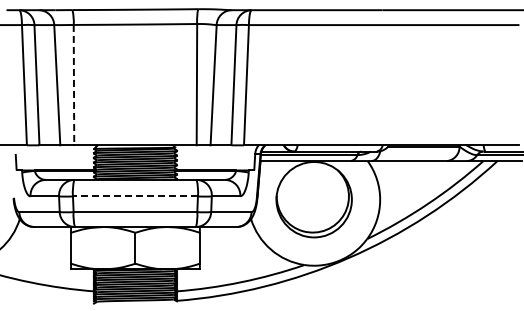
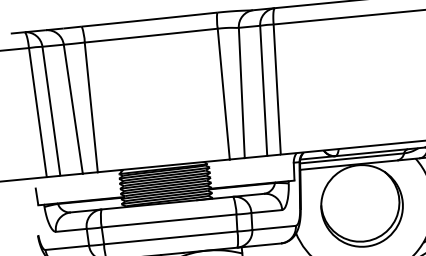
line: (73, 85) -> (90, 107), dashed -> solid
line: (134, 196) -> (168, 221), dashed -> solid

